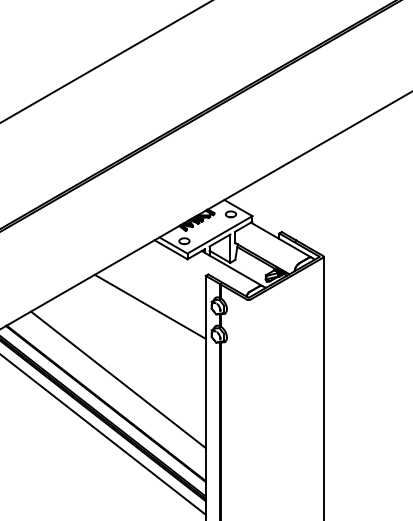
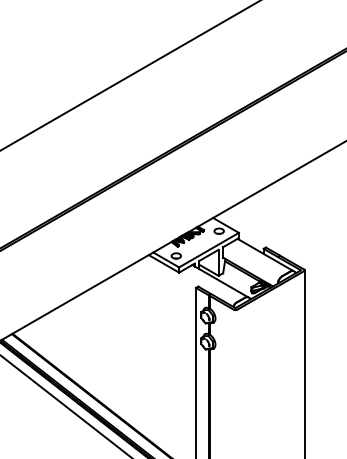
line: (149, 306) -> (144, 316), removed
line: (118, 379) -> (115, 383), removed

